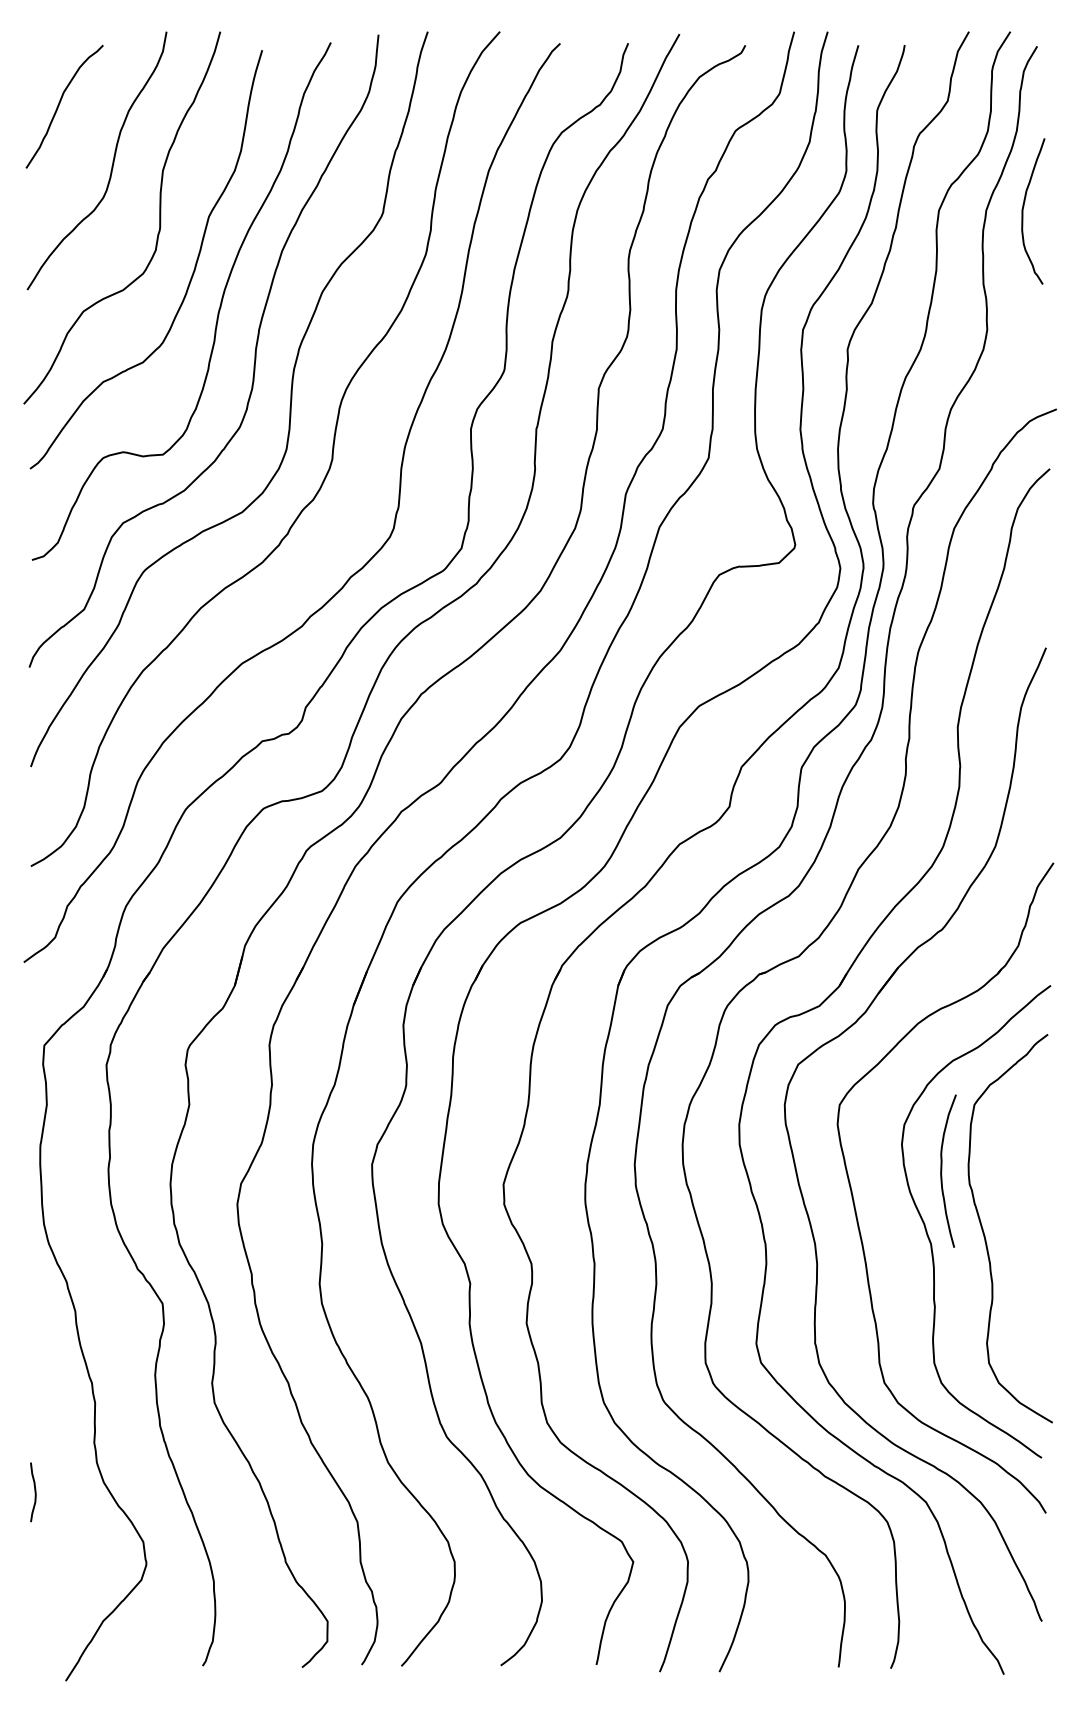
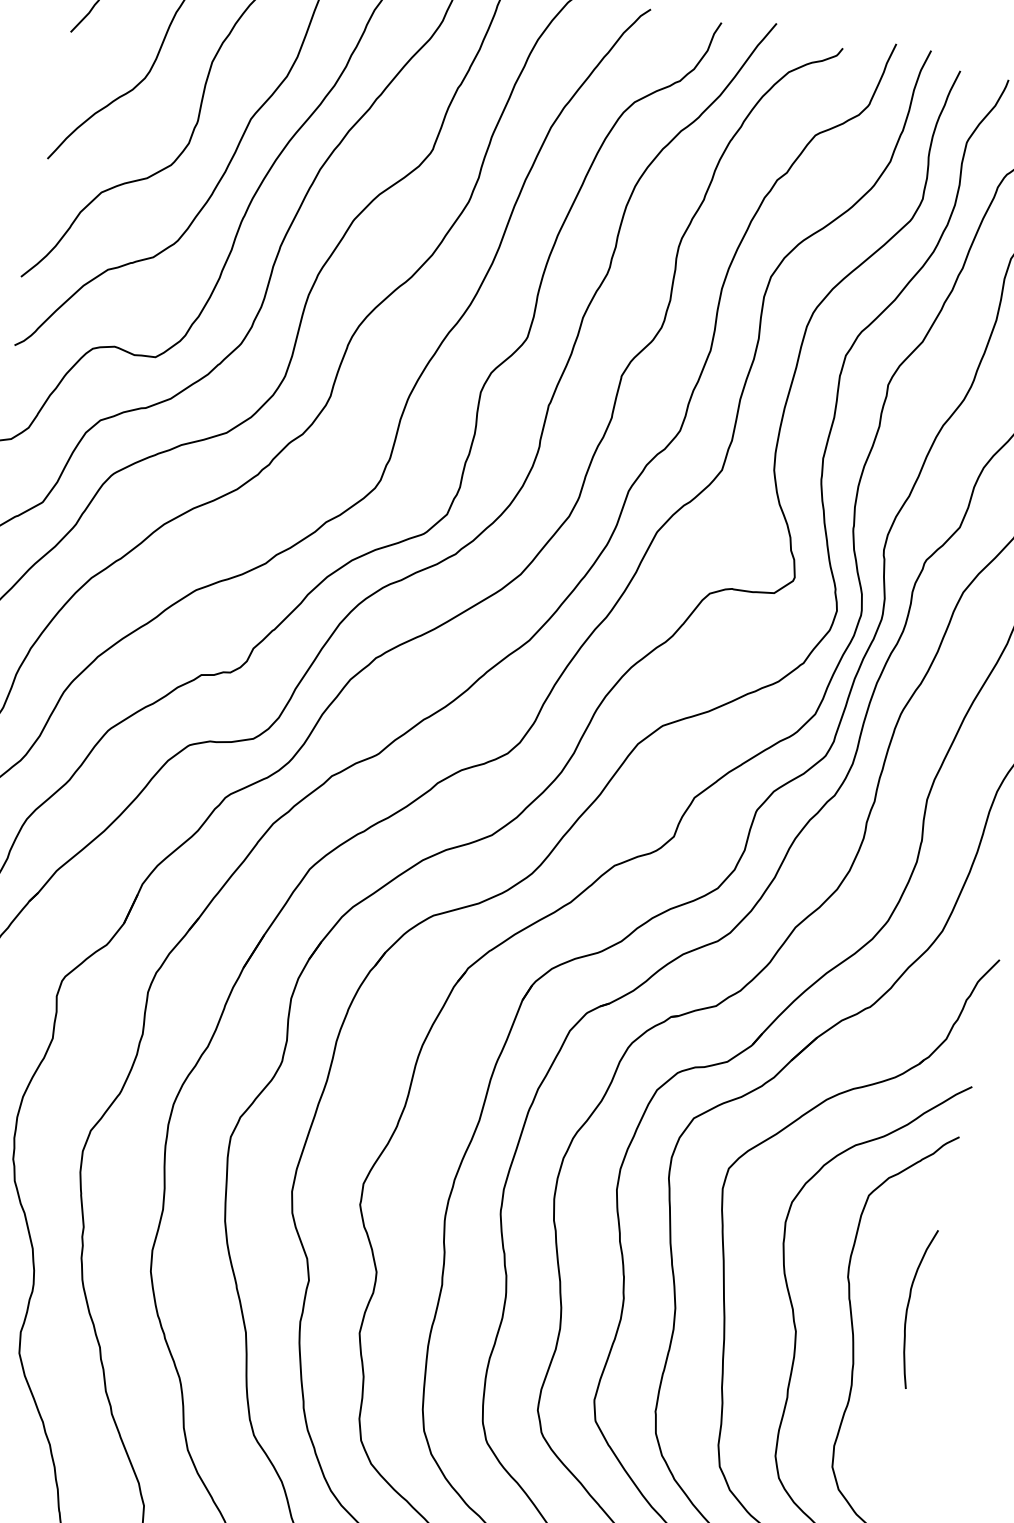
curve: (942, 1170) -> (909, 1306), moved

